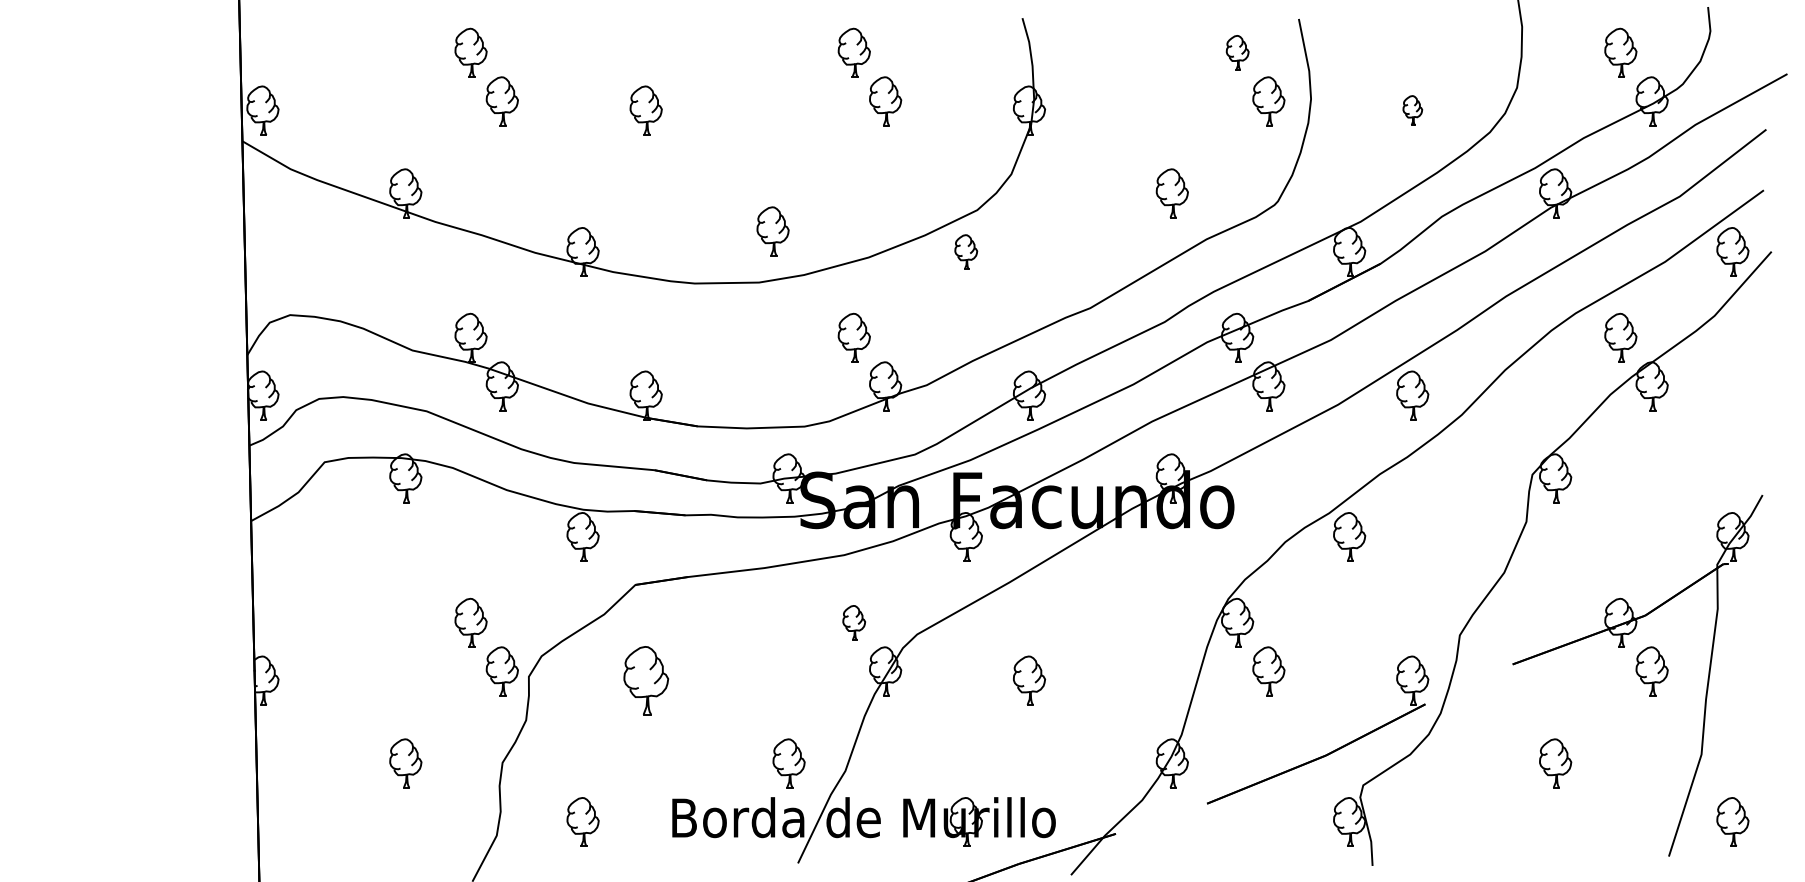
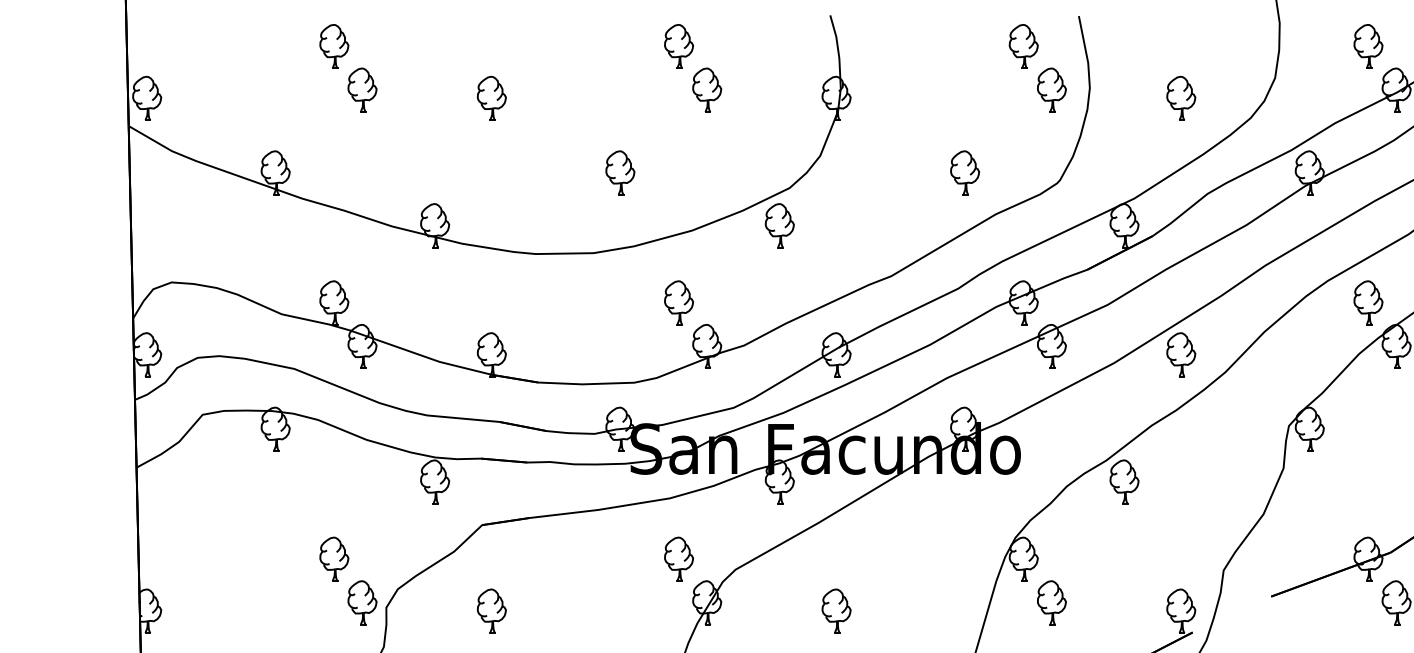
part: (1237, 52) -> (1023, 46), size x1.43
part: (1412, 110) -> (1181, 98), size x1.67
part: (772, 231) -> (619, 173), moved
part: (965, 251) -> (779, 225), size x1.43
part: (853, 622) -> (678, 558), size x1.43
part: (645, 680) -> (491, 611), size x0.71

